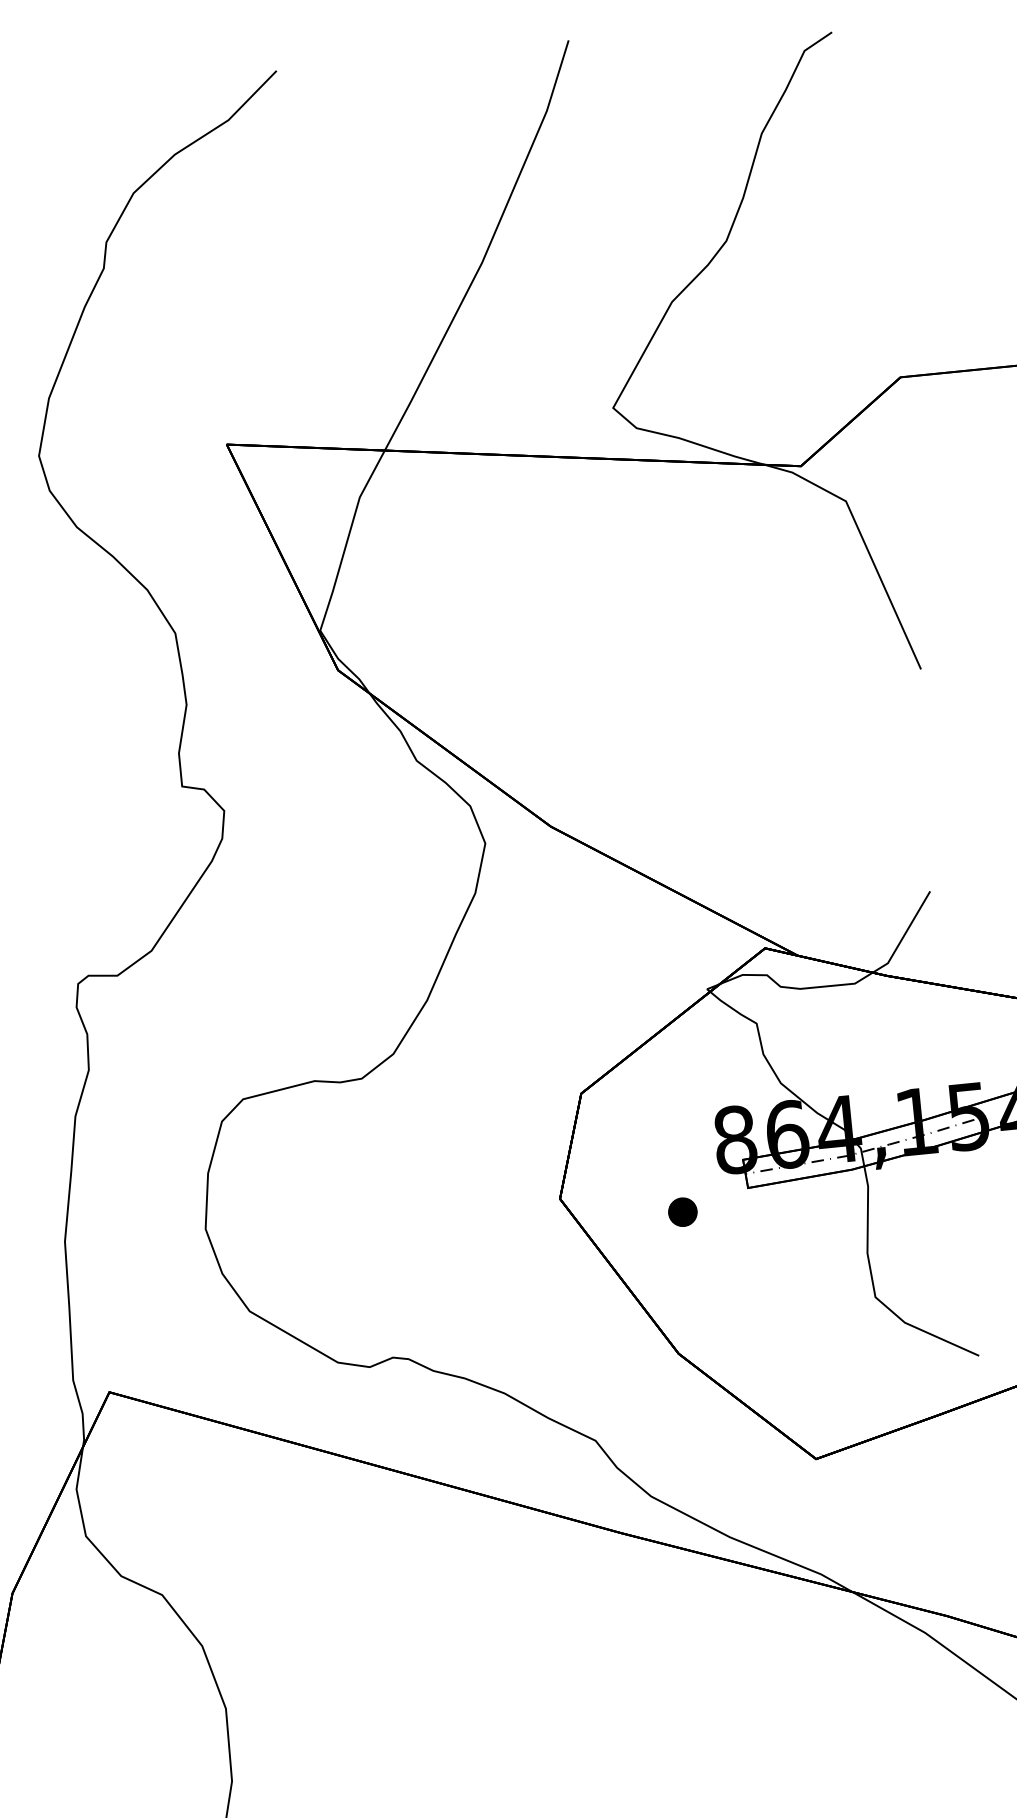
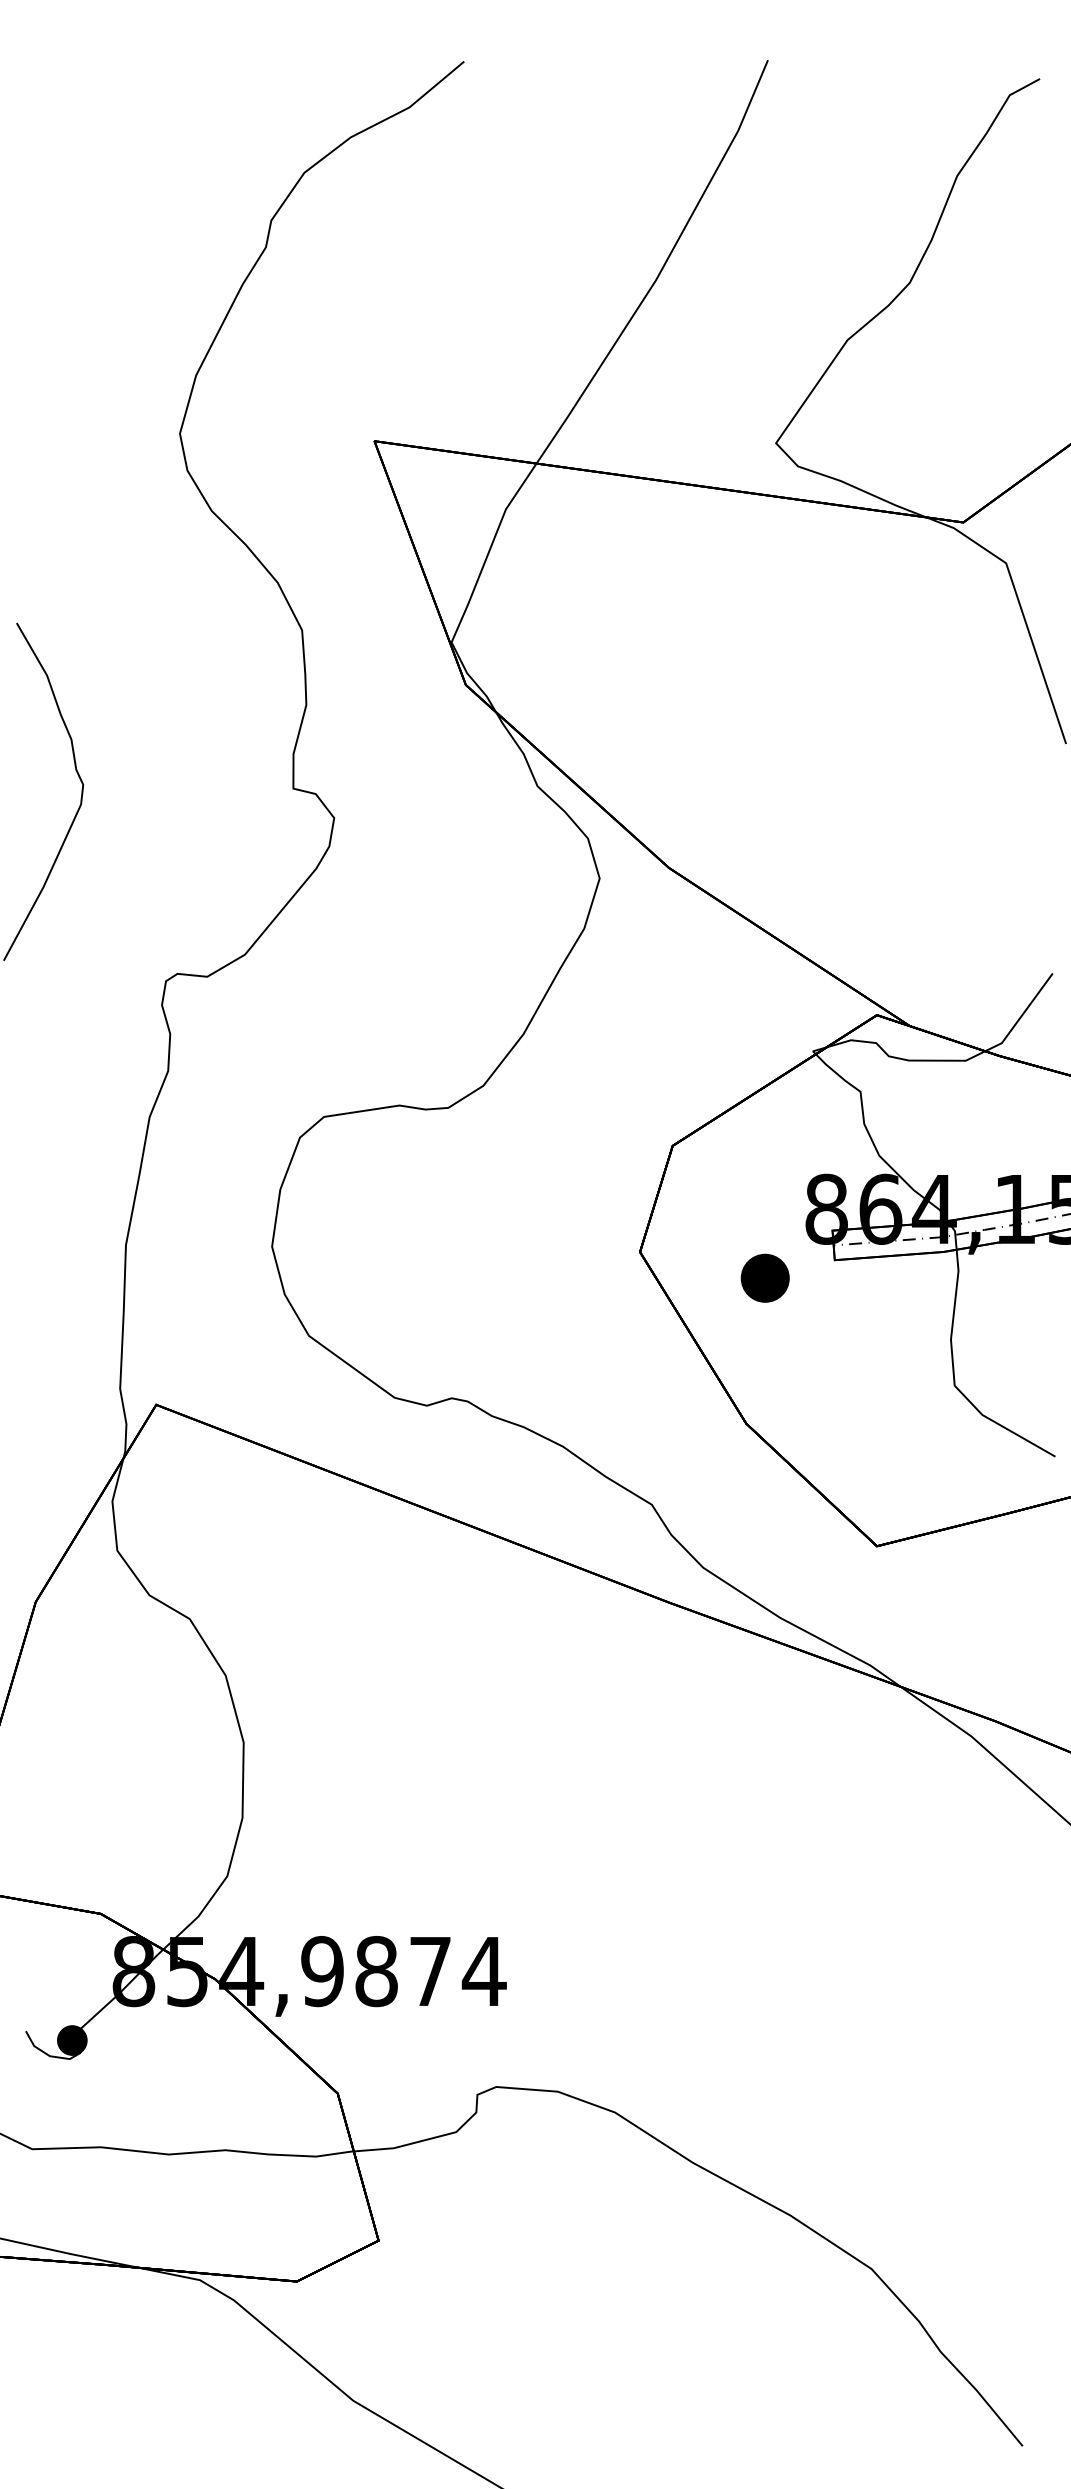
part: (682, 1212) -> (764, 1278), size x1.6

